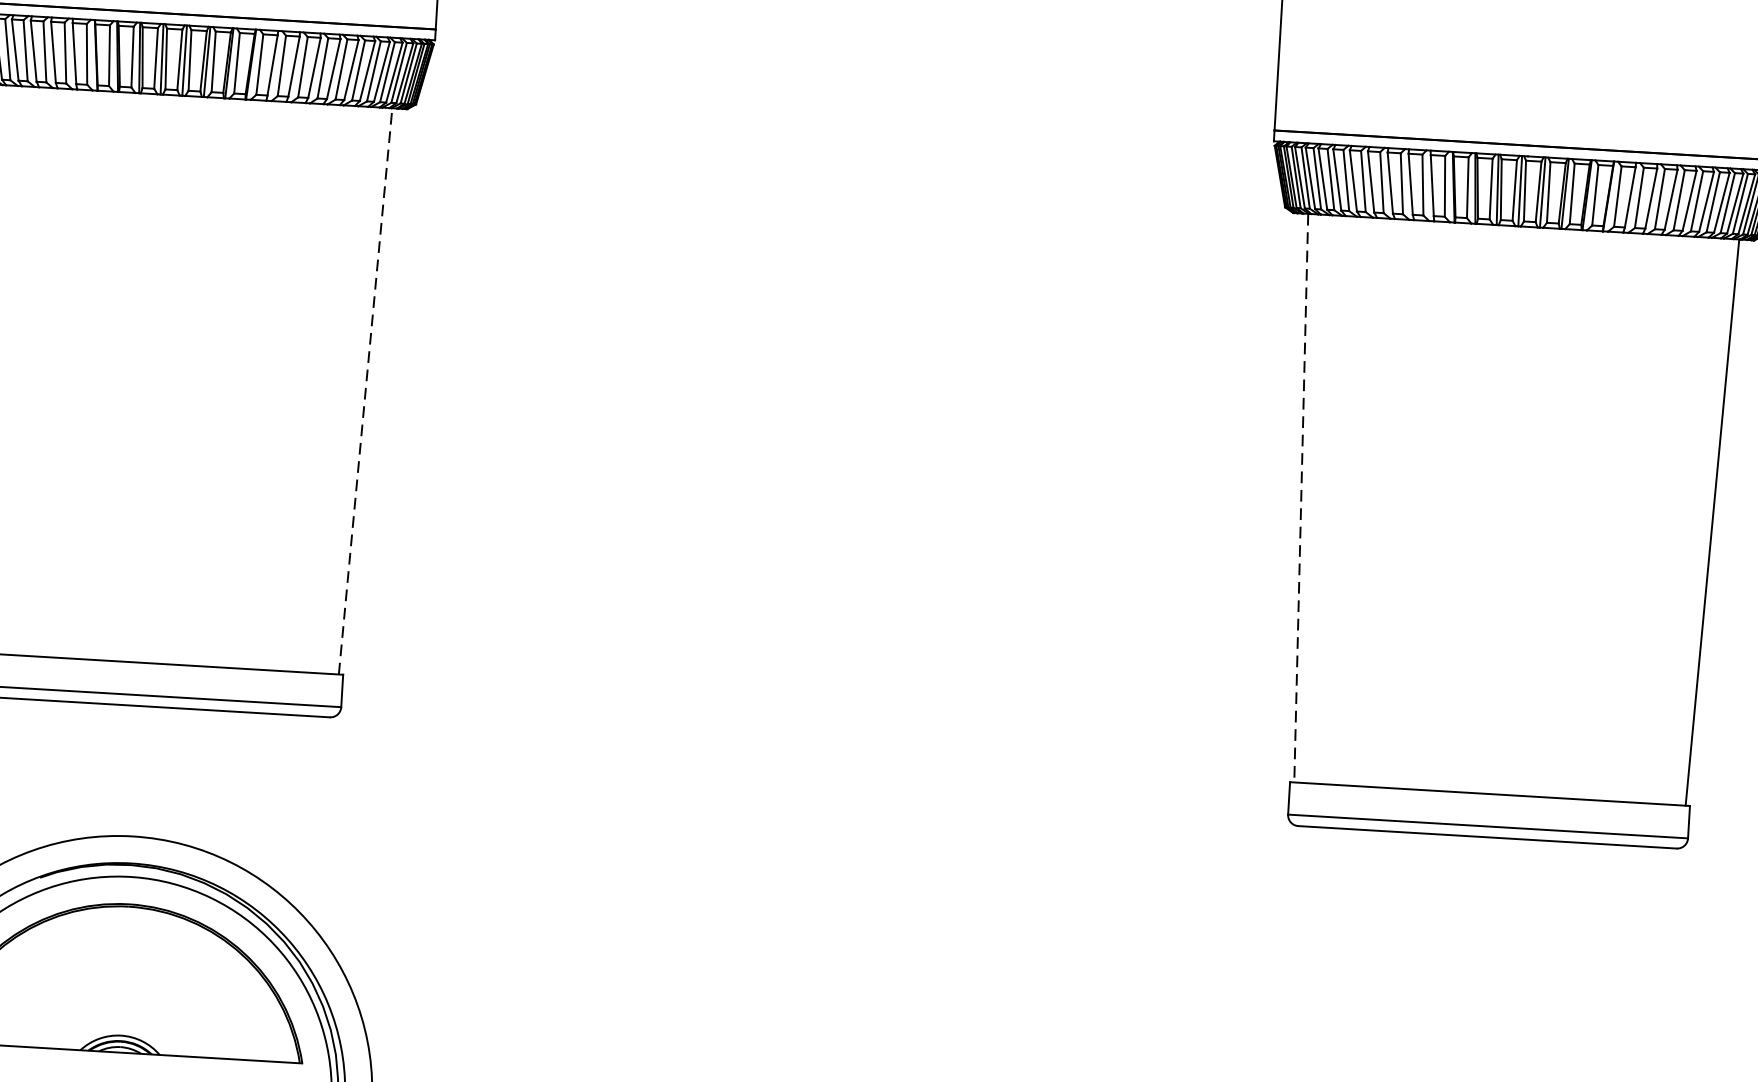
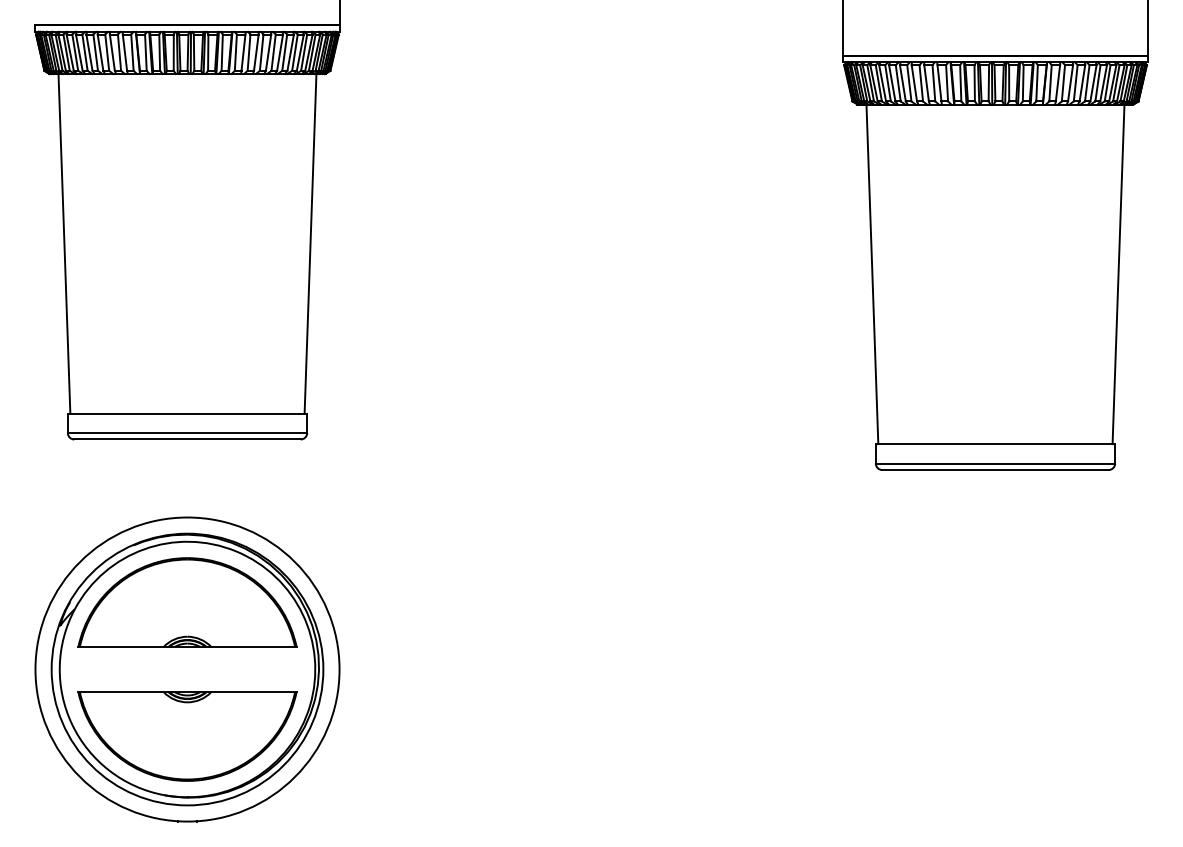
line: (365, 390) -> (310, 243), dashed -> solid
line: (1301, 498) -> (872, 274), dashed -> solid

